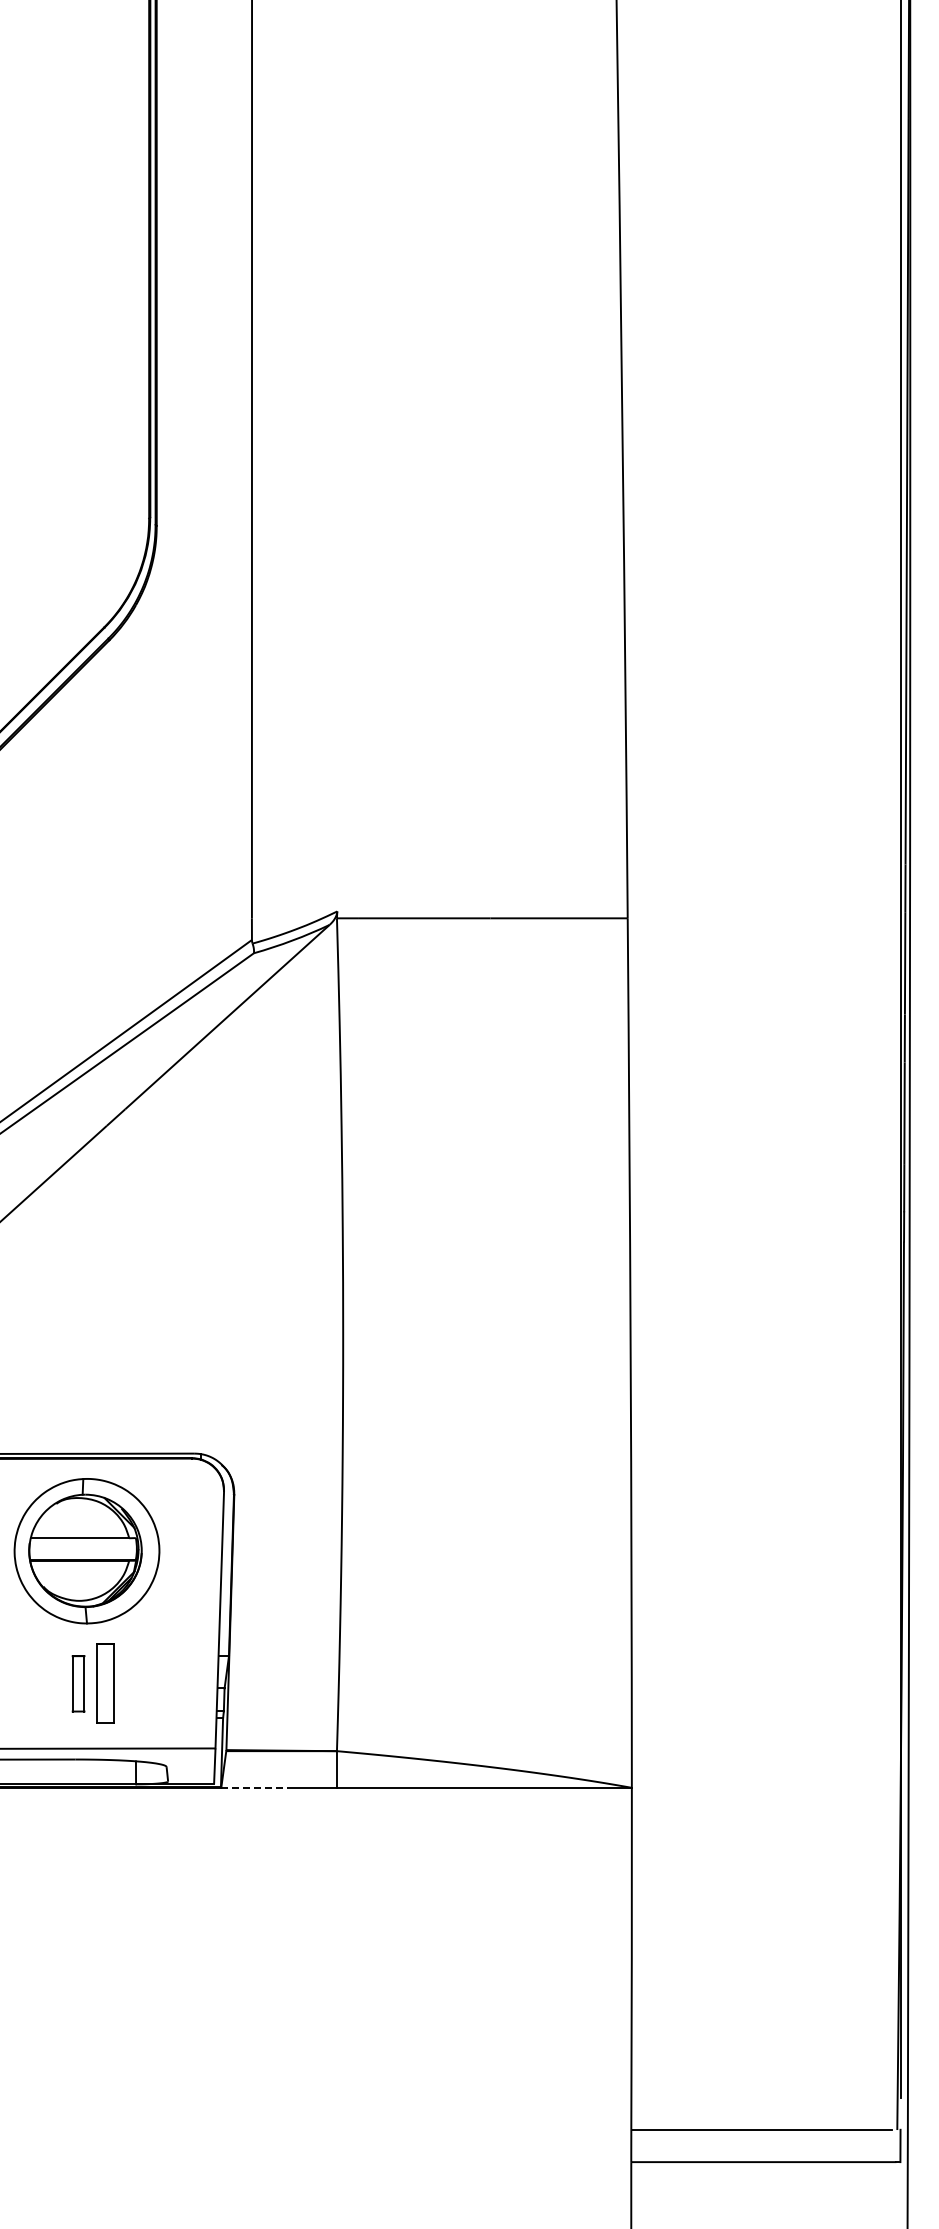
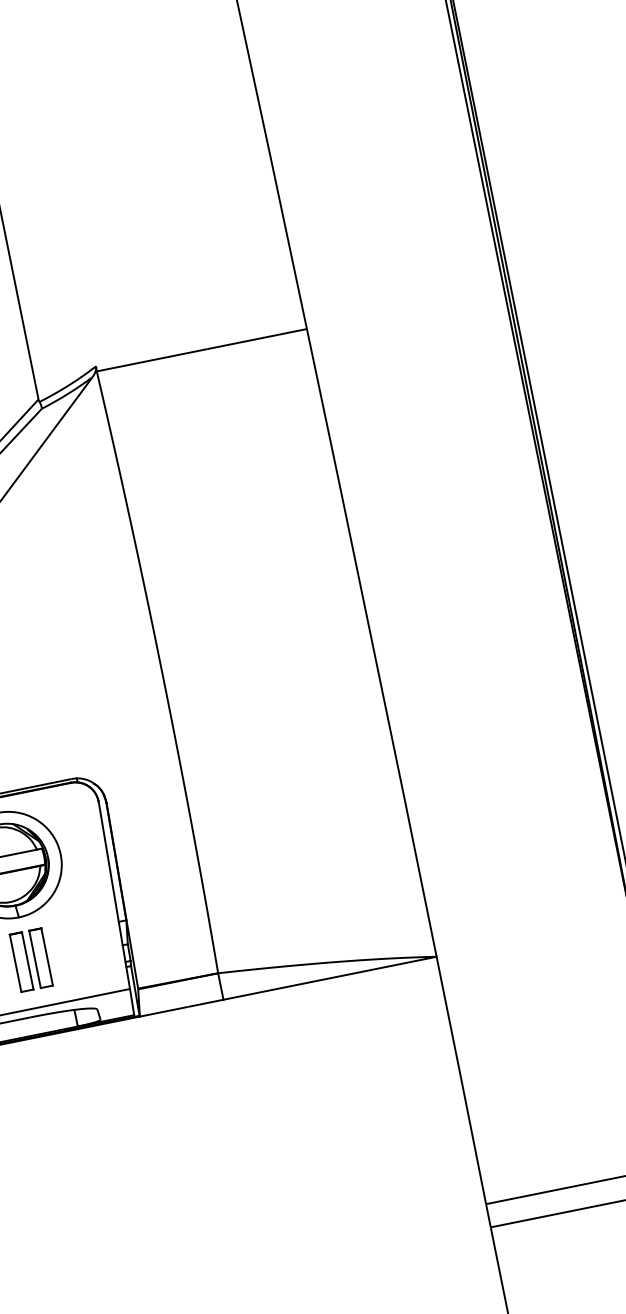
part: (78, 1683) -> (21, 962), size x1.43
line: (255, 1787) -> (164, 1011), dashed -> solid

